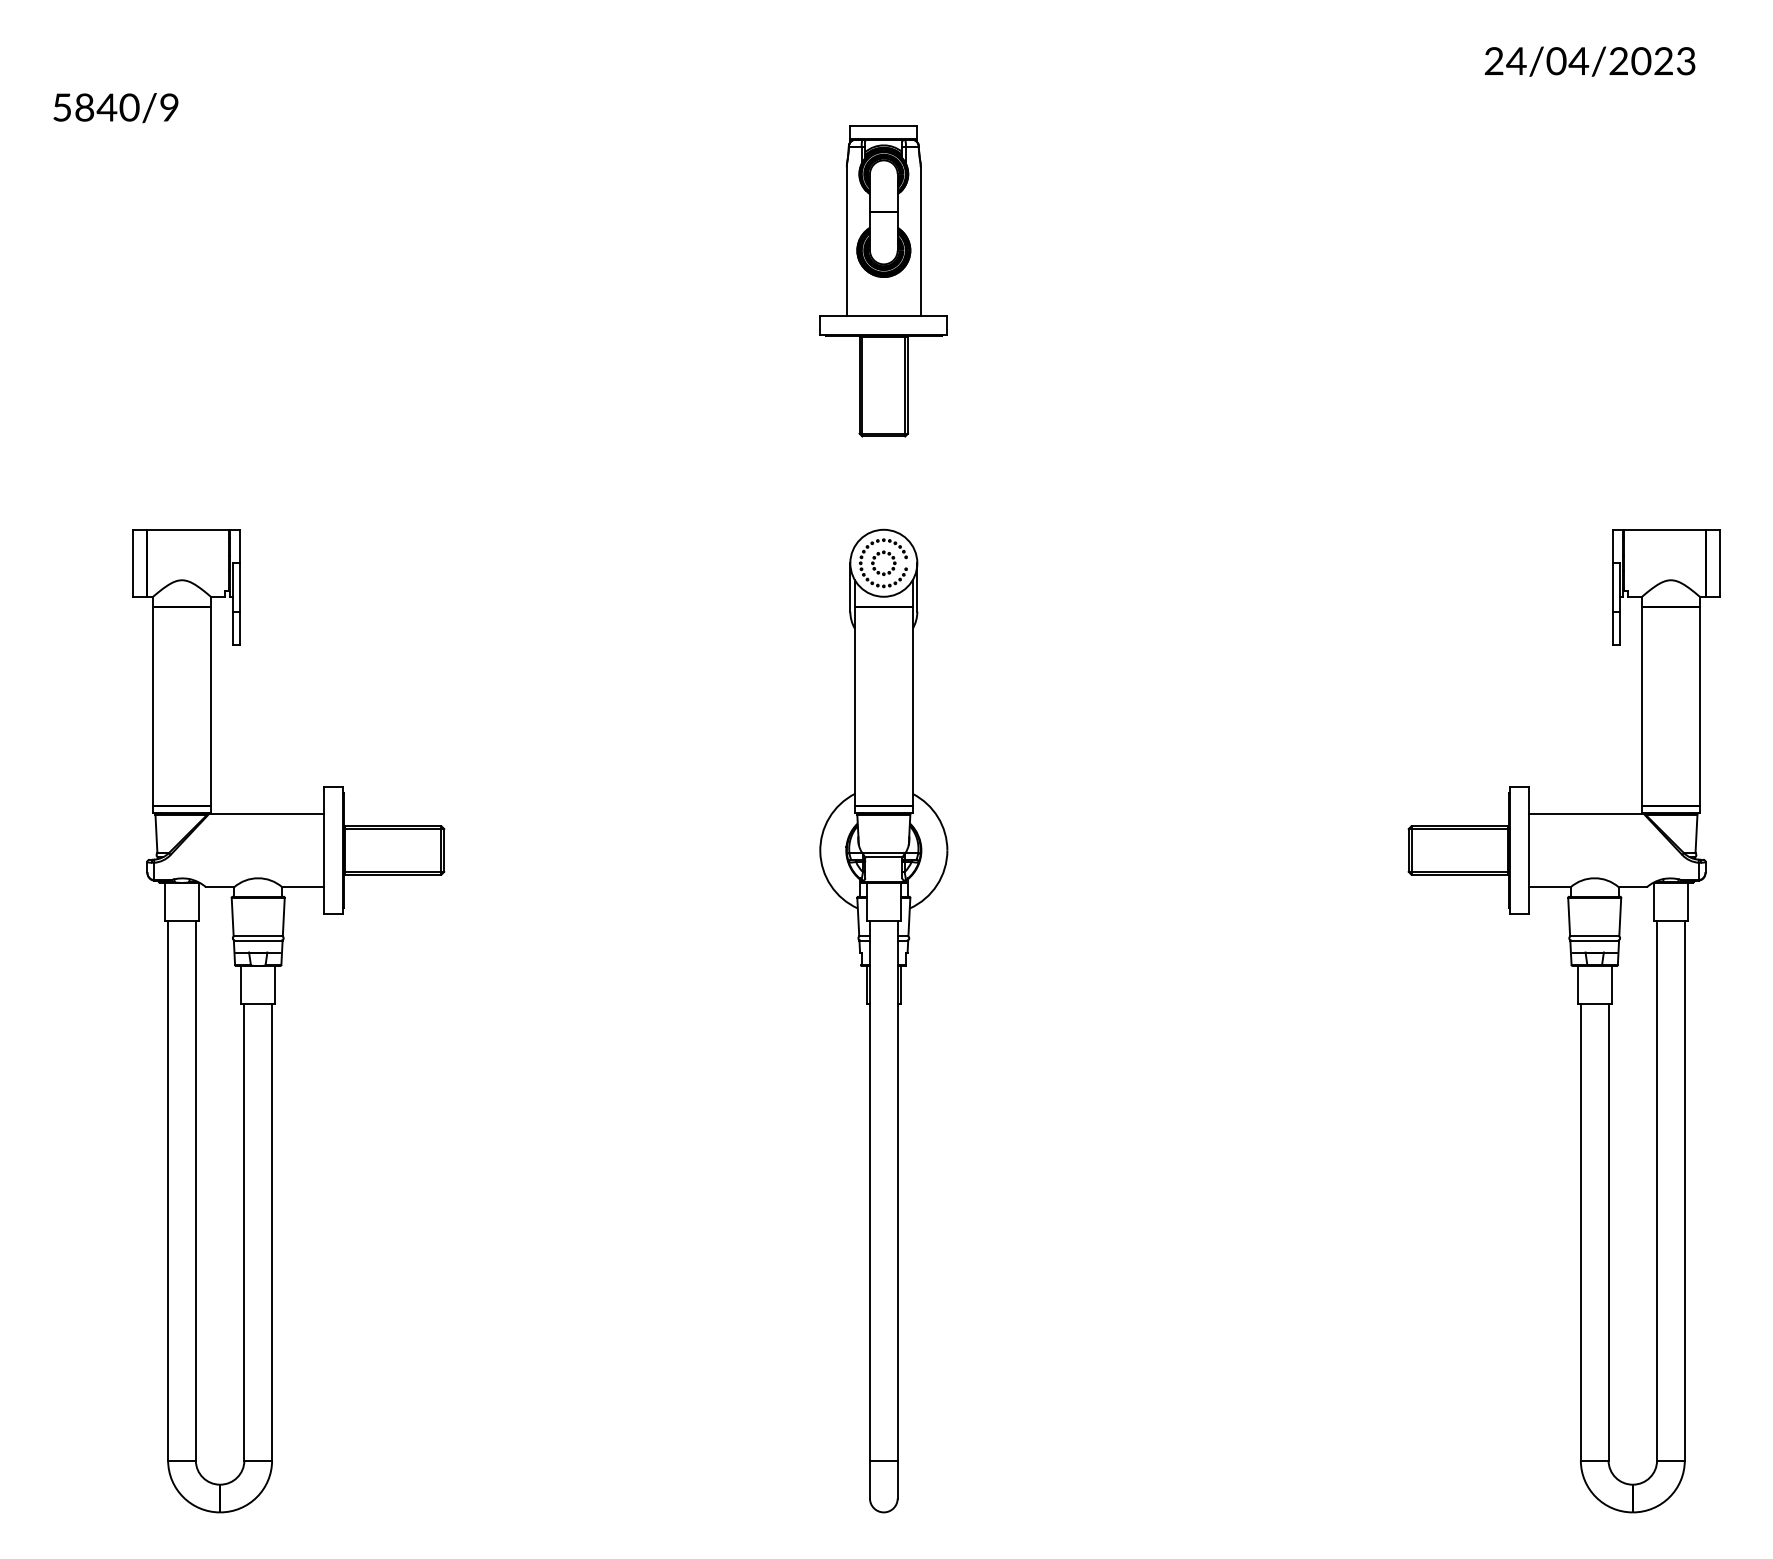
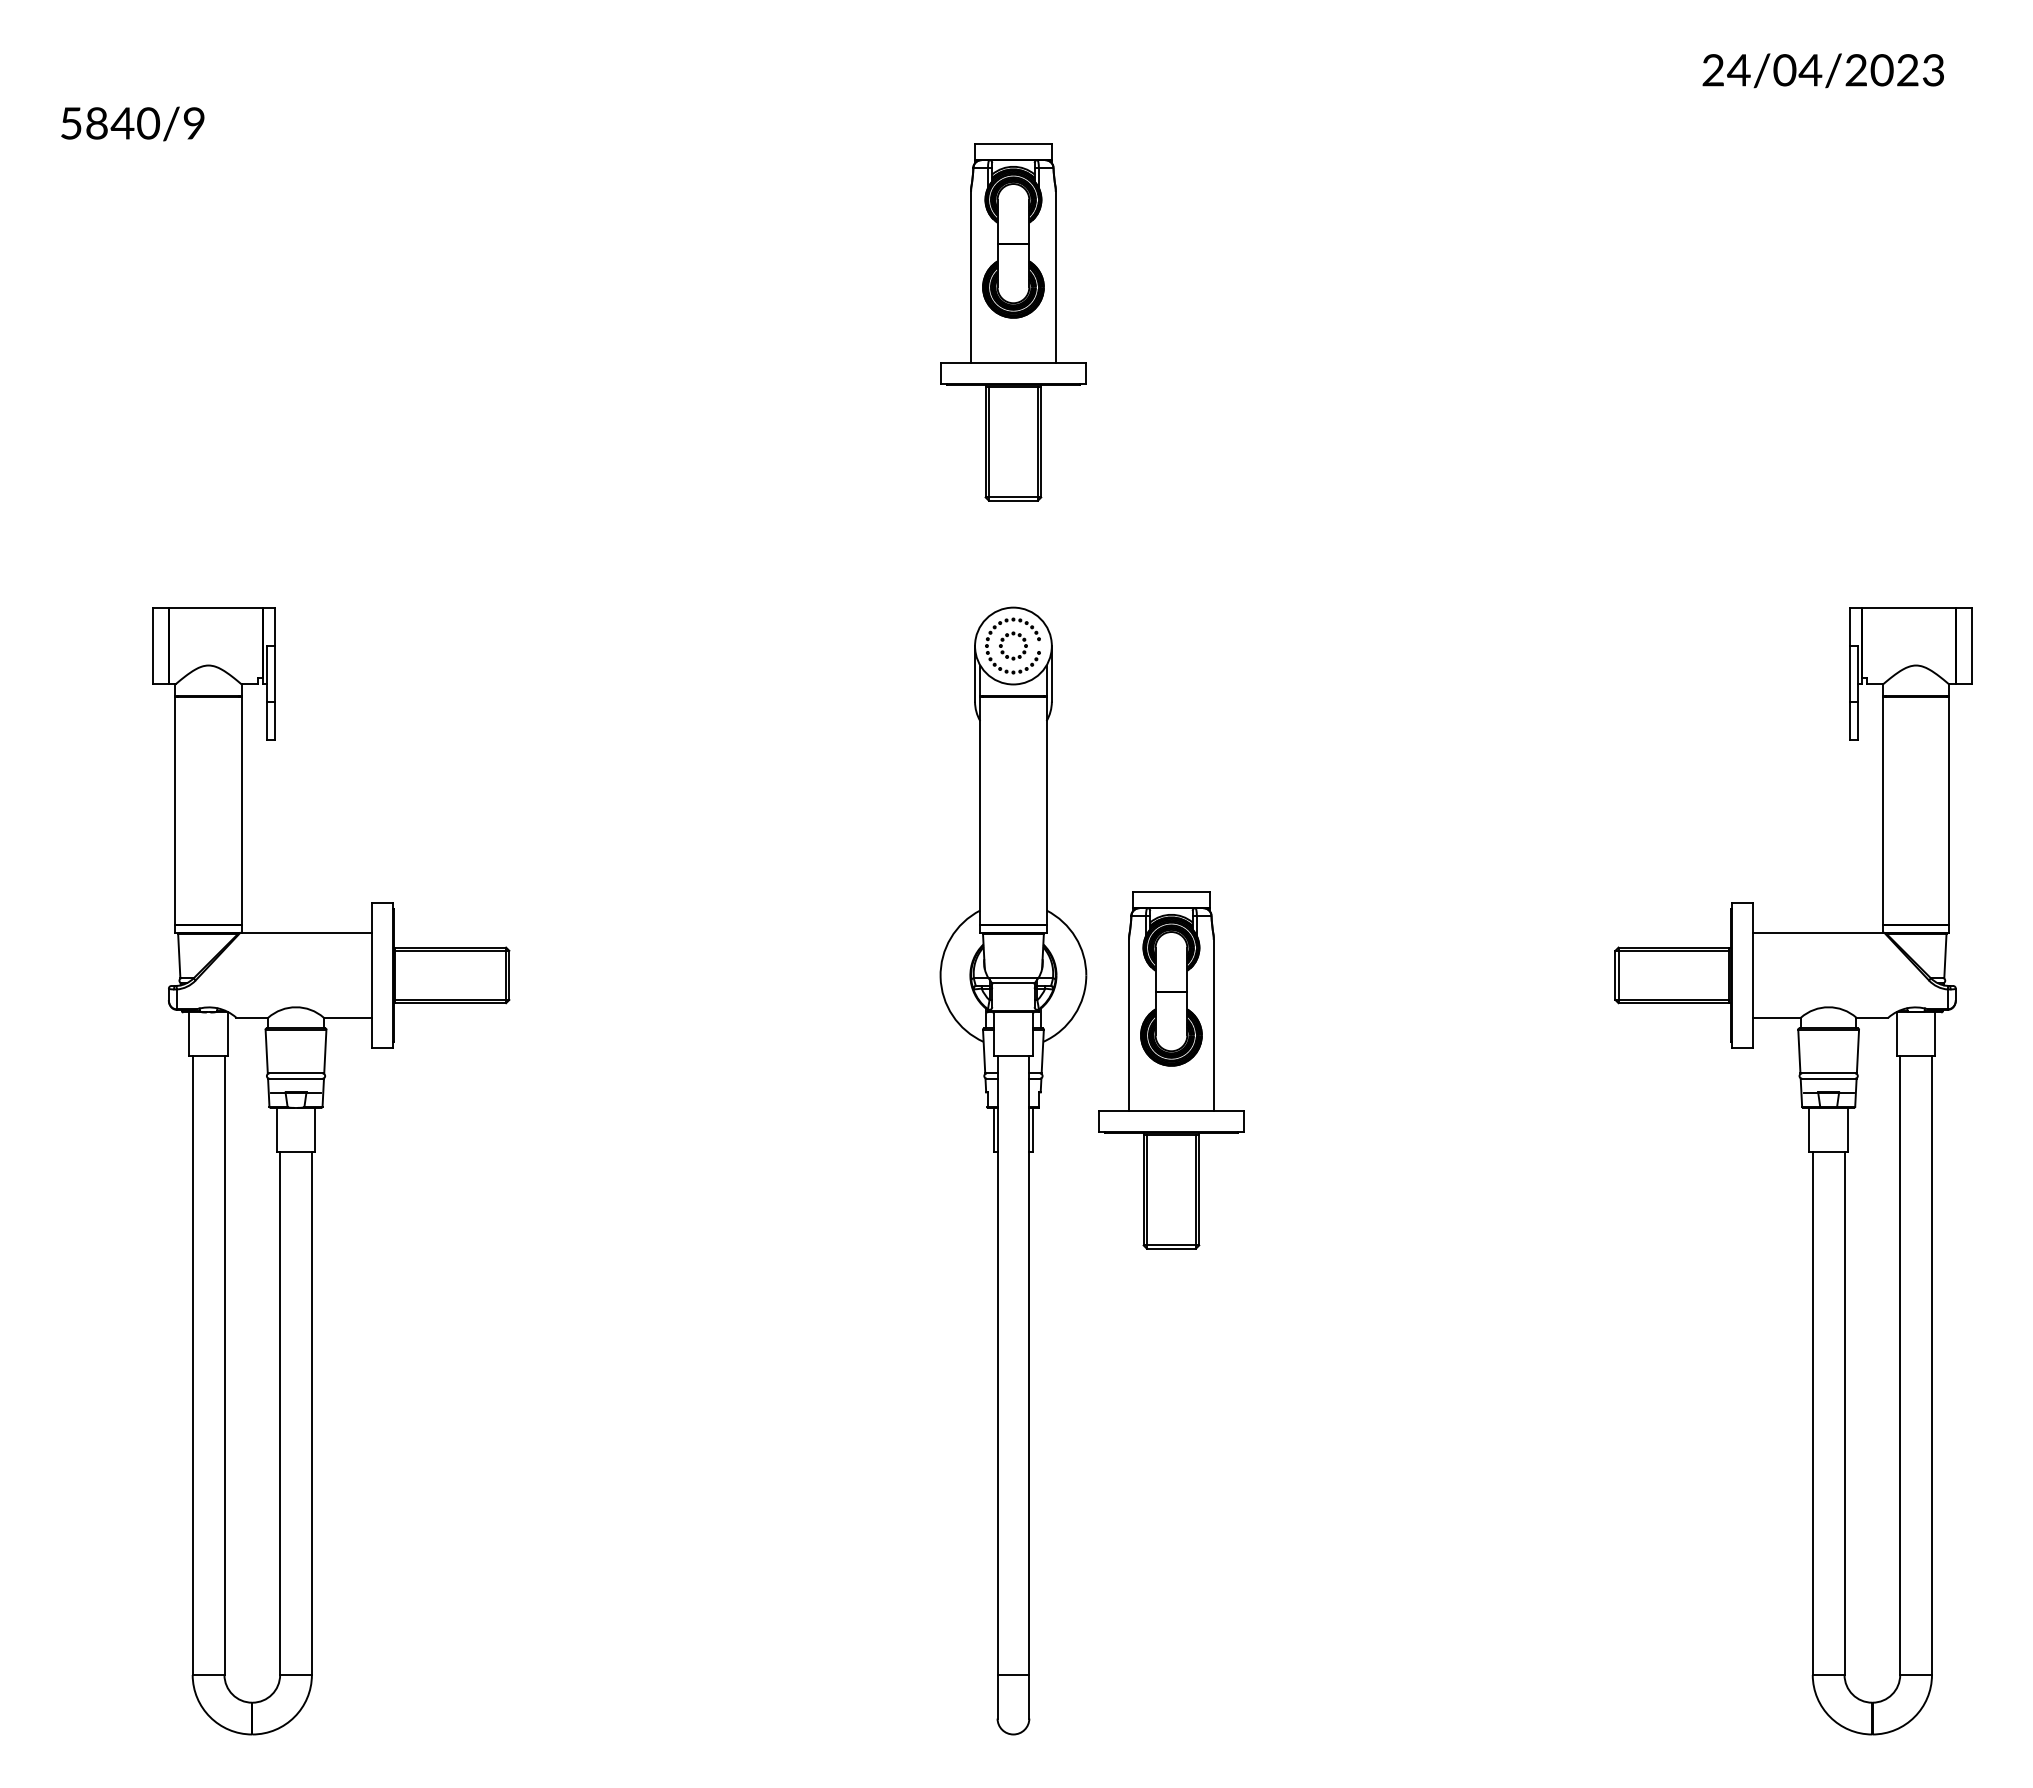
part: (1021, 933) -> (1171, 1070), added

